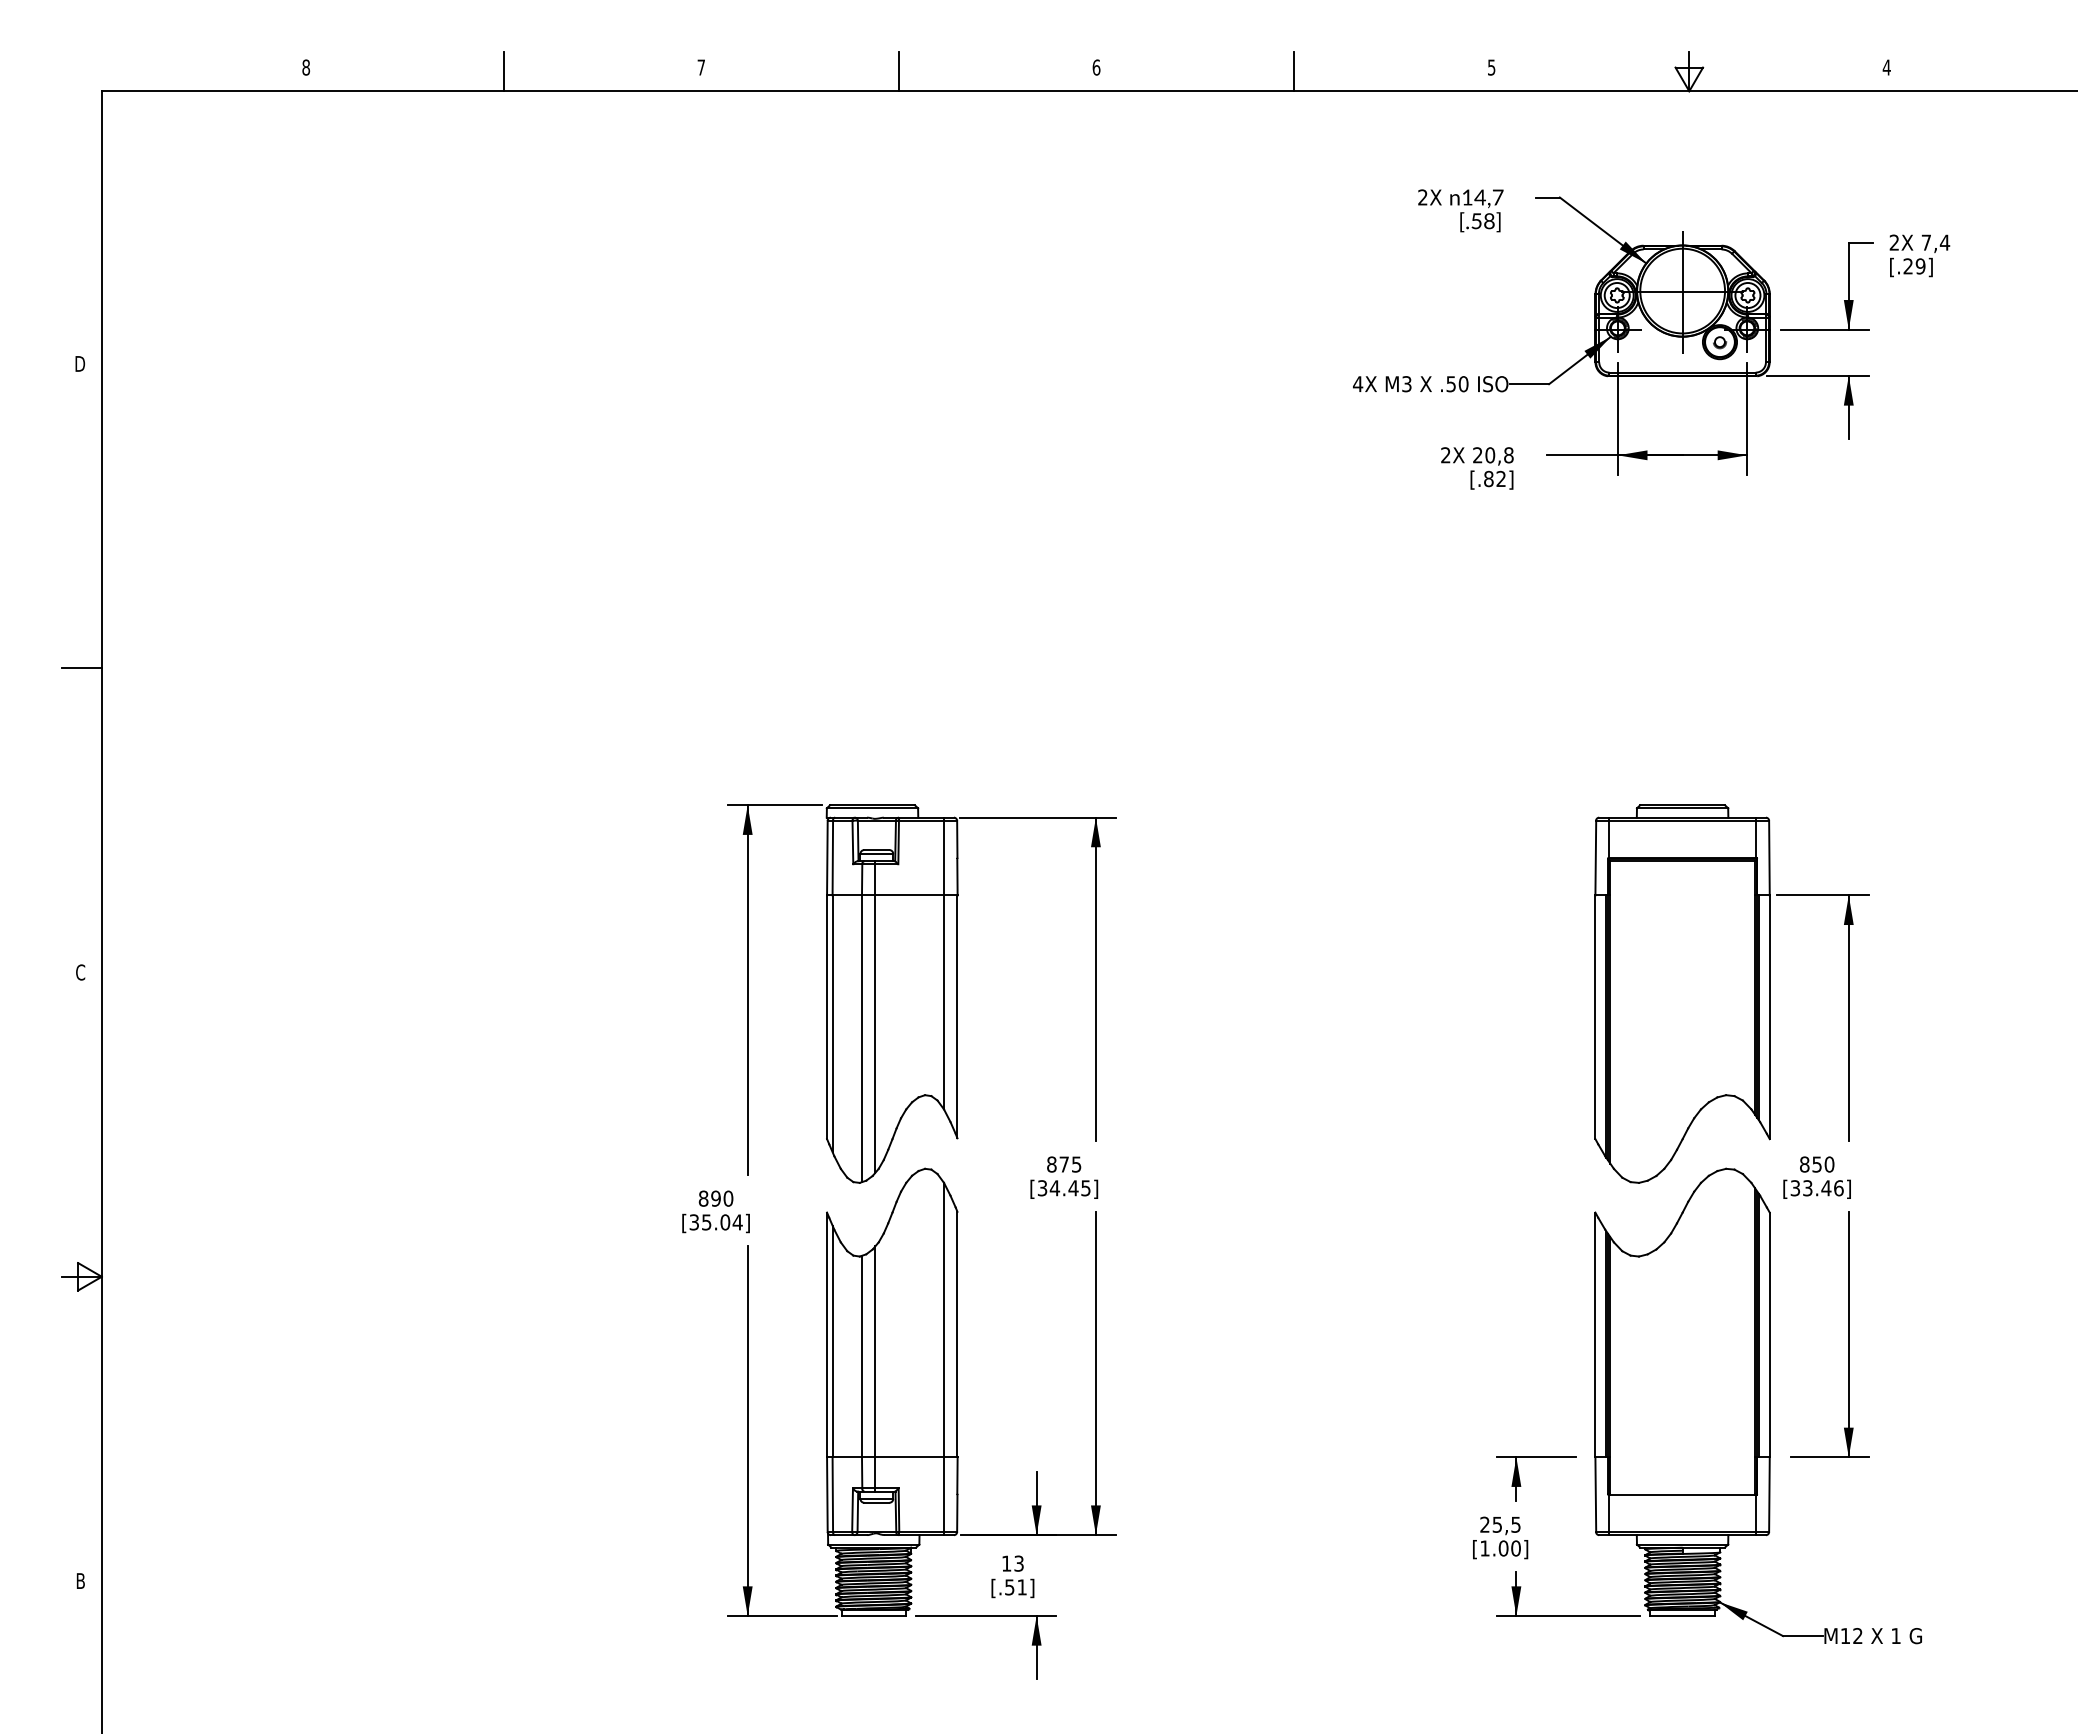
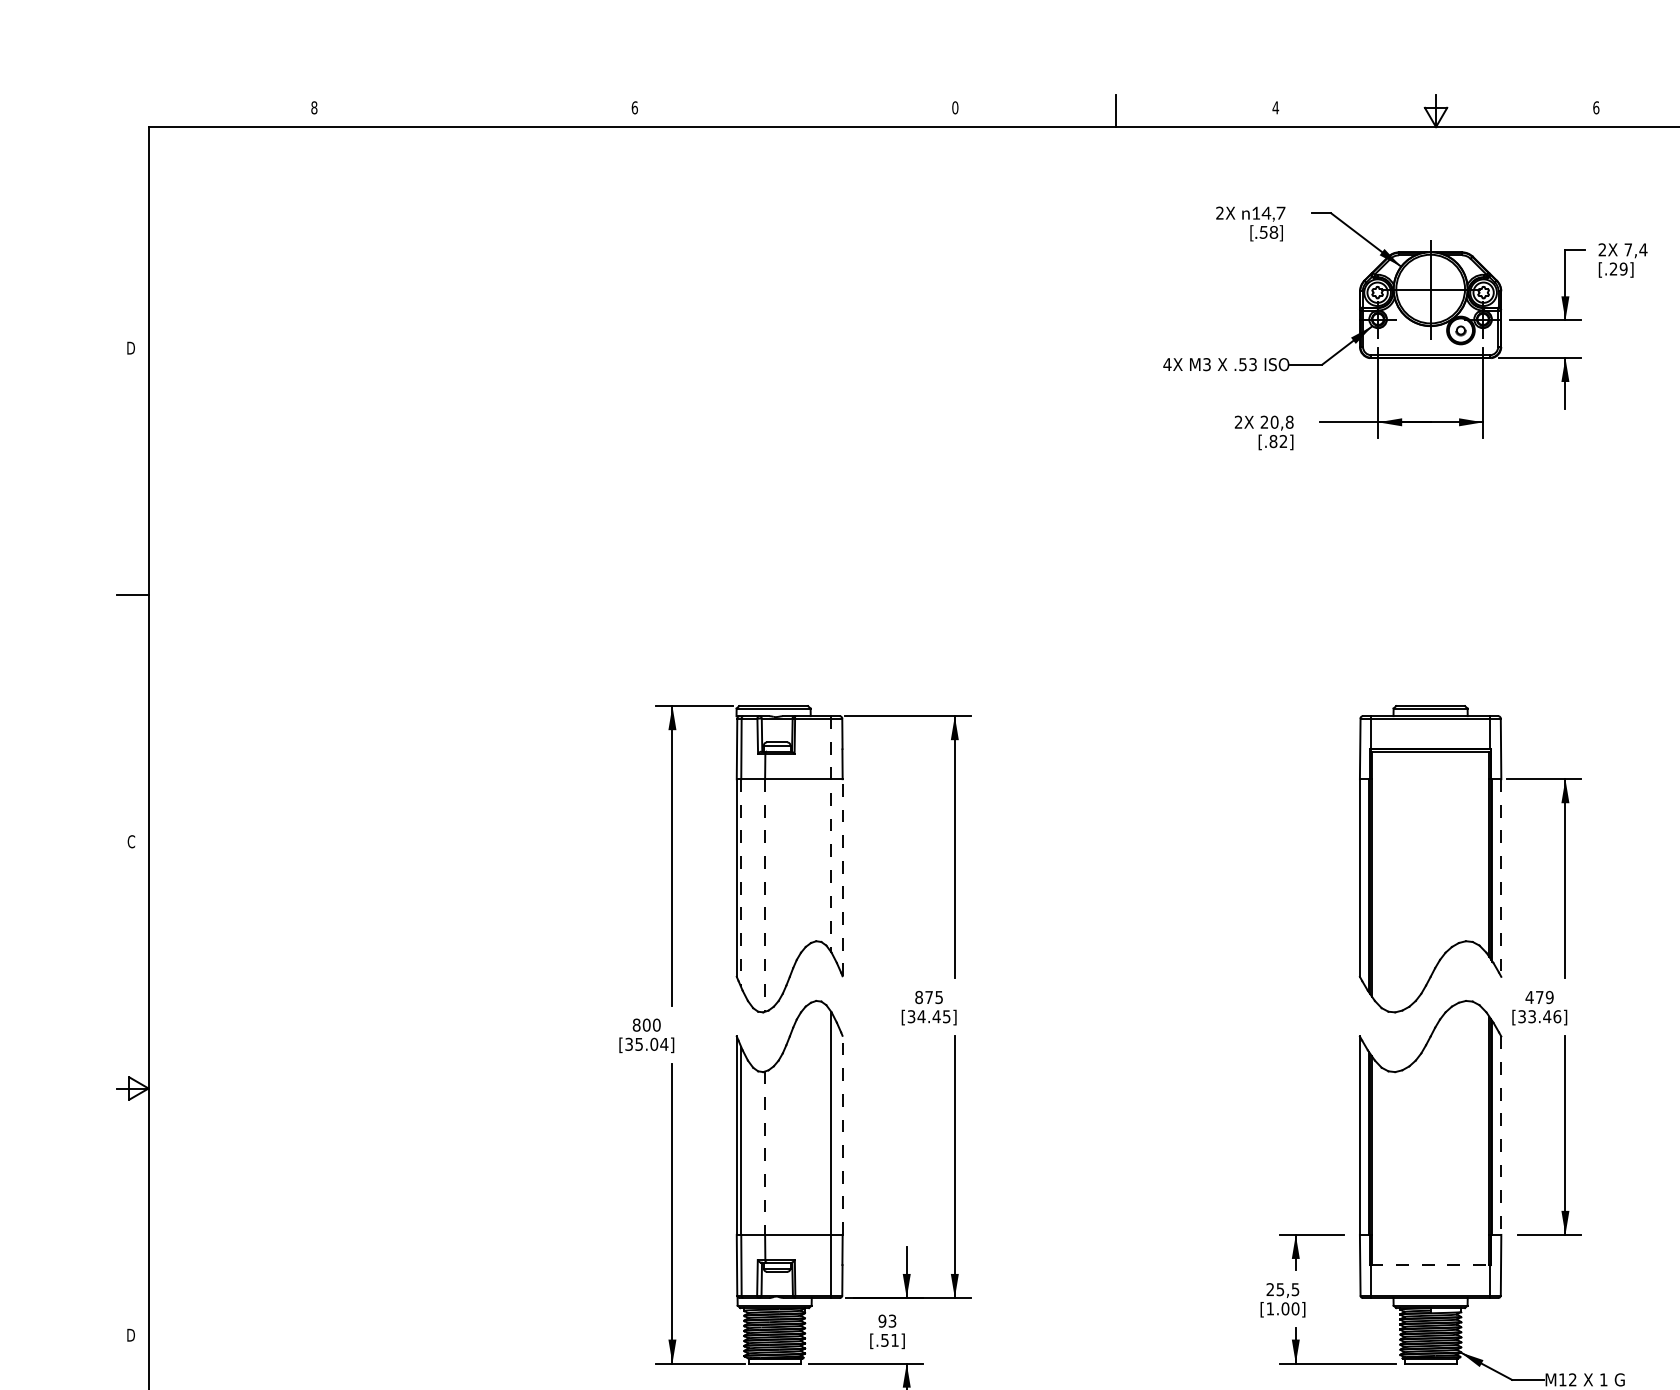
text: (701, 67) -> (634, 107), 7 -> 6
text: (1096, 67) -> (955, 107), 6 -> 0
text: (1491, 67) -> (1275, 107), 5 -> 4
text: (1886, 67) -> (1595, 107), 4 -> 6
line: (503, 71) -> (474, 111), removed
line: (898, 71) -> (794, 111), removed
text: (1463, 384) -> (1252, 364), .50 -> .53
line: (943, 963) -> (831, 834), solid -> dashed
line: (875, 1016) -> (776, 877), removed
line: (957, 1016) -> (842, 877), solid -> dashed
line: (1769, 1017) -> (1501, 878), solid -> dashed
line: (832, 1024) -> (741, 883), solid -> dashed
line: (861, 1039) -> (764, 896), solid -> dashed
text: (1816, 1164) -> (1539, 997), 850 -> 479
text: (715, 1198) -> (646, 1025), 890 -> 800
line: (957, 1334) -> (842, 1135), solid -> dashed
line: (1769, 1335) -> (1501, 1136), solid -> dashed
line: (861, 1356) -> (764, 1153), solid -> dashed
line: (875, 1368) -> (776, 1162), removed
line: (1683, 1494) -> (1431, 1265), solid -> dashed
text: (1006, 1563) -> (882, 1321), 13 -> 93
text: (80, 1580) -> (131, 1334), B -> D

